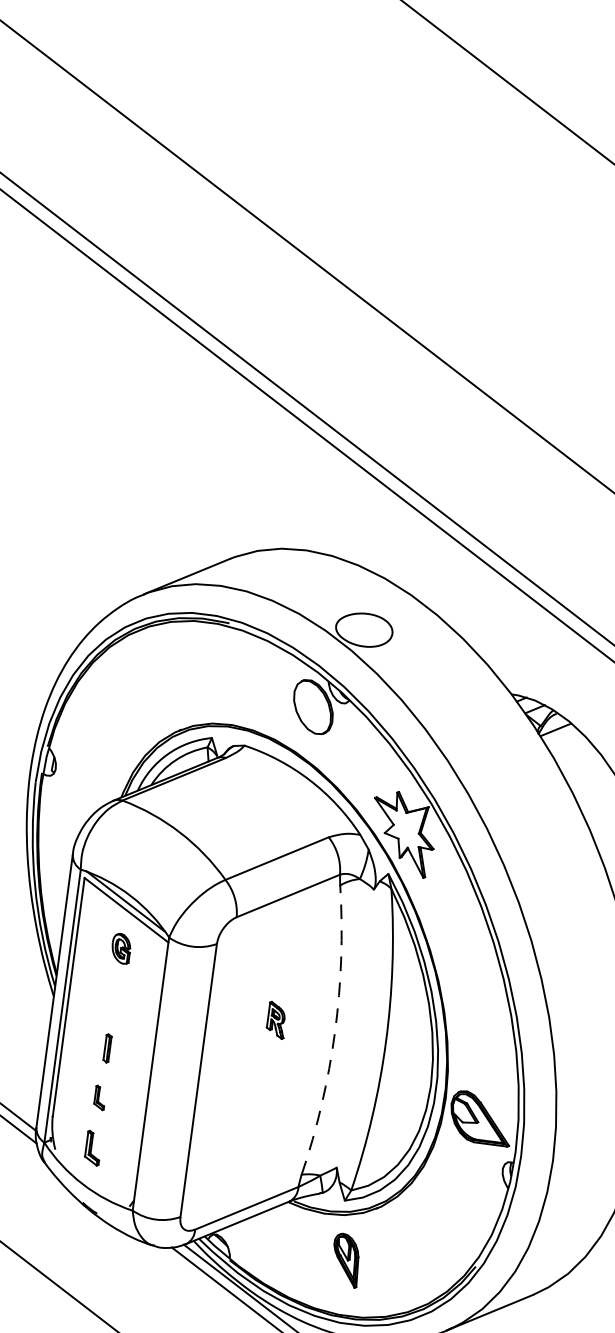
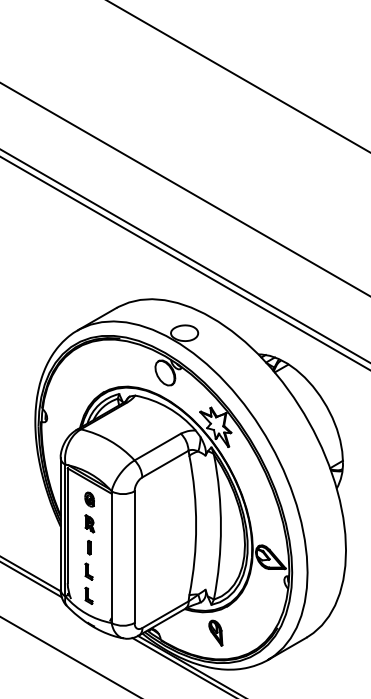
part: (276, 1019) -> (89, 523), moved
arc: (335, 1031) -> (196, 525), dashed -> solid
part: (99, 1097) -> (88, 571), size x1.43

